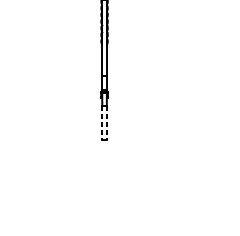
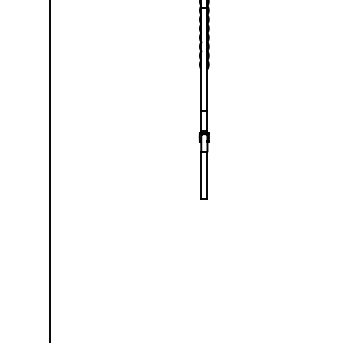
line: (102, 123) -> (201, 176), dashed -> solid
line: (106, 123) -> (207, 176), dashed -> solid

